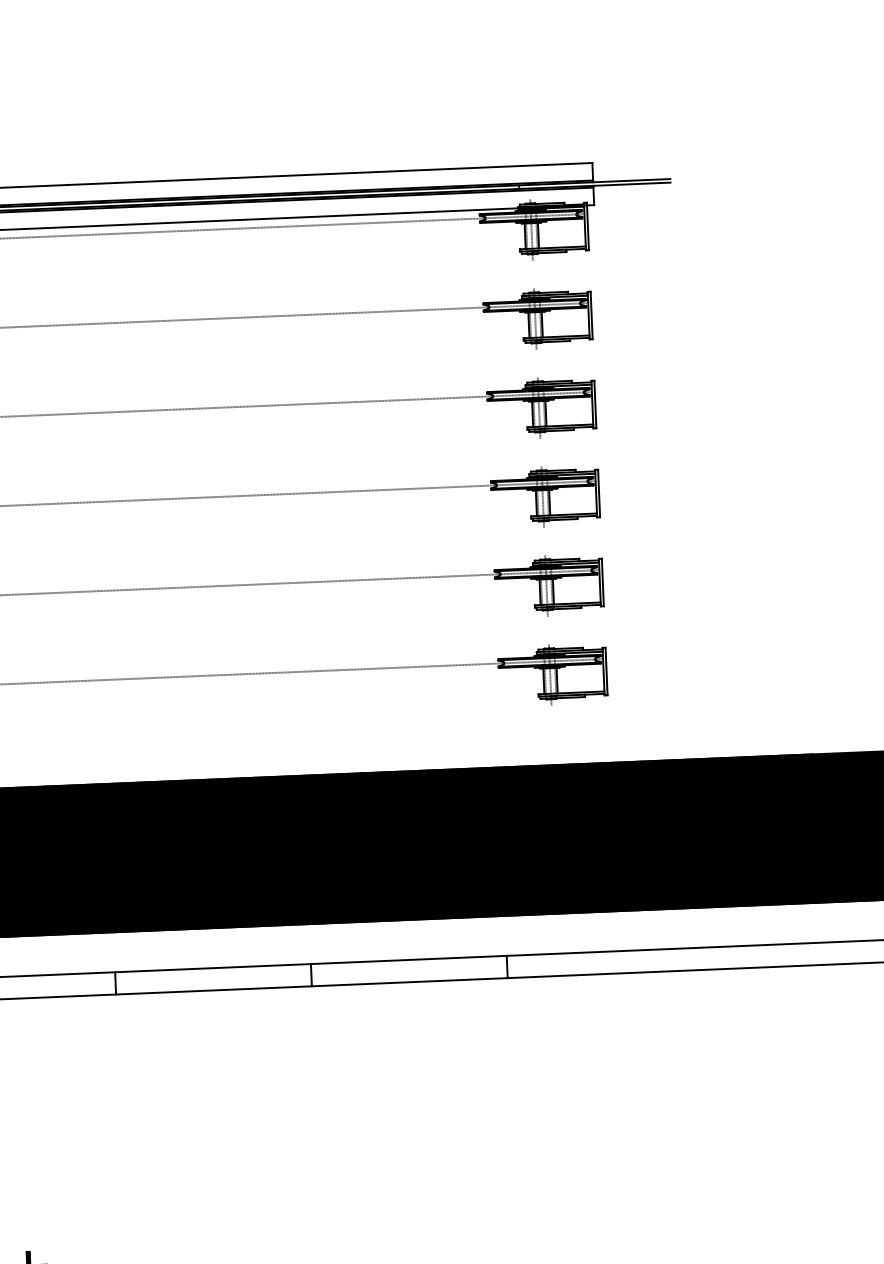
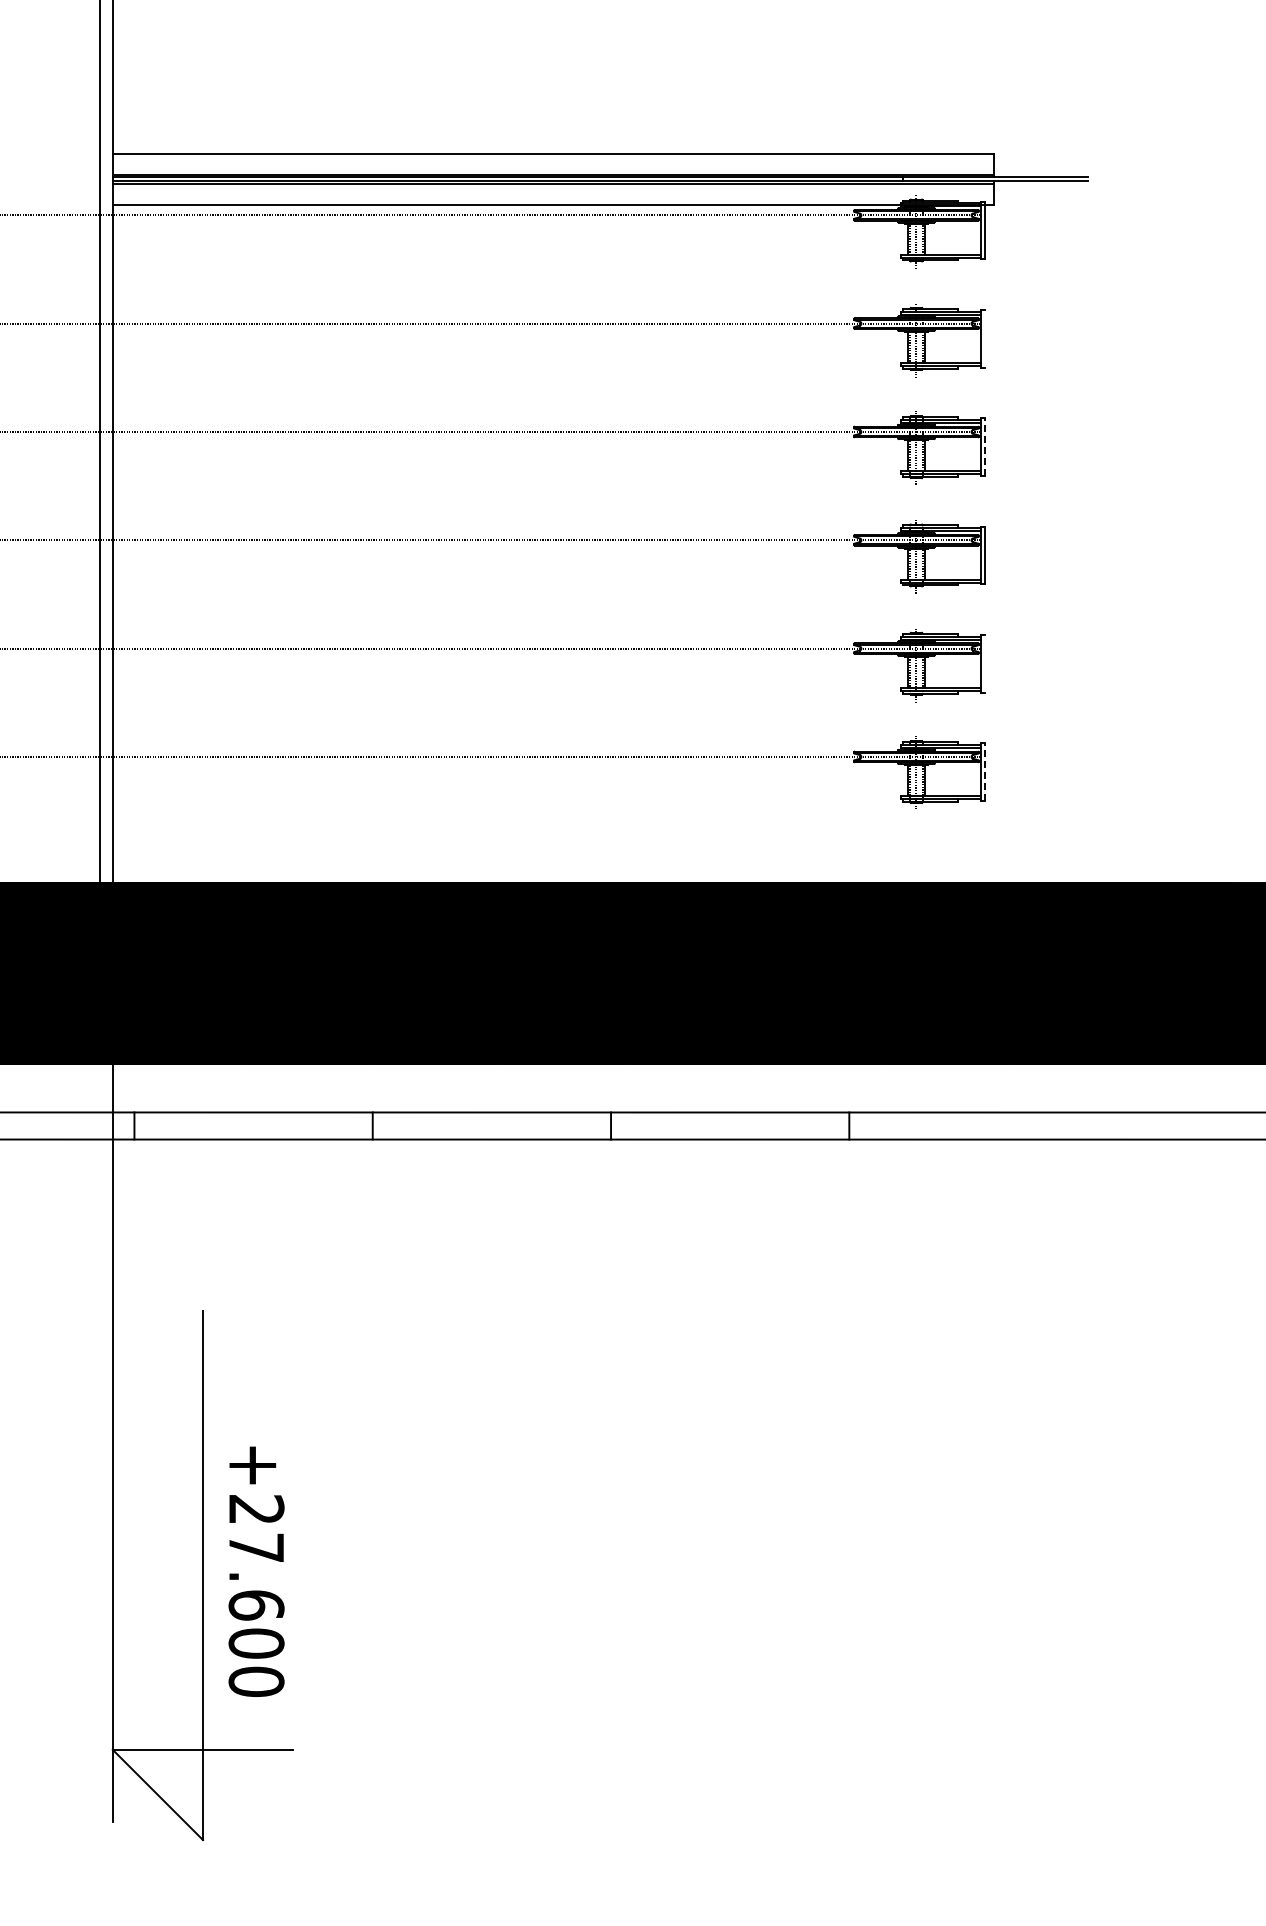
line: (591, 315) -> (985, 338), removed
line: (595, 404) -> (985, 447), solid -> dashed
line: (603, 582) -> (985, 663), removed
line: (606, 671) -> (985, 772), solid -> dashed

